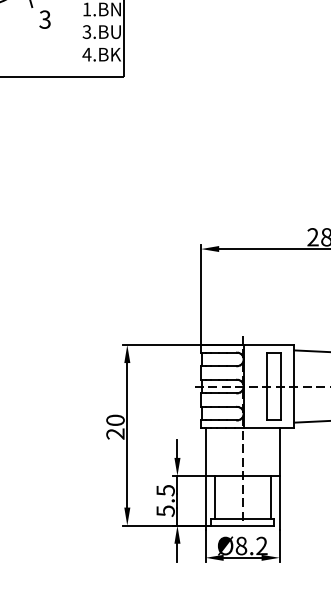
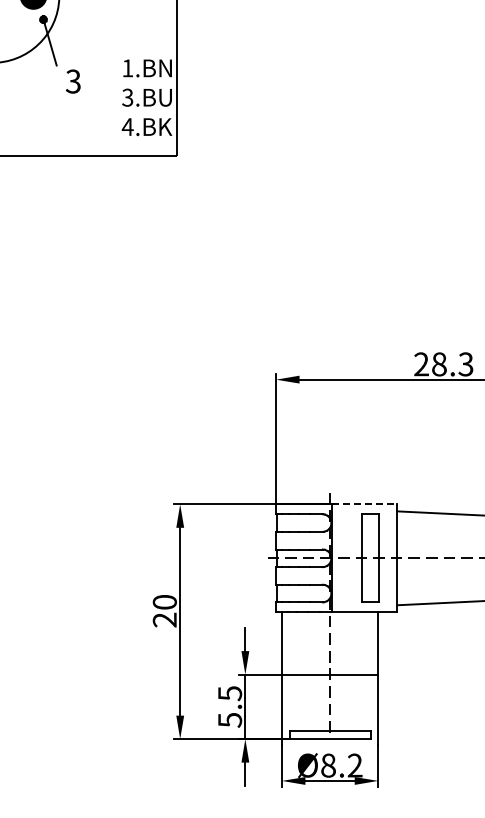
line: (269, 345) -> (365, 504), solid -> dashed
line: (214, 497) -> (293, 702), removed
line: (270, 497) -> (366, 702), removed

